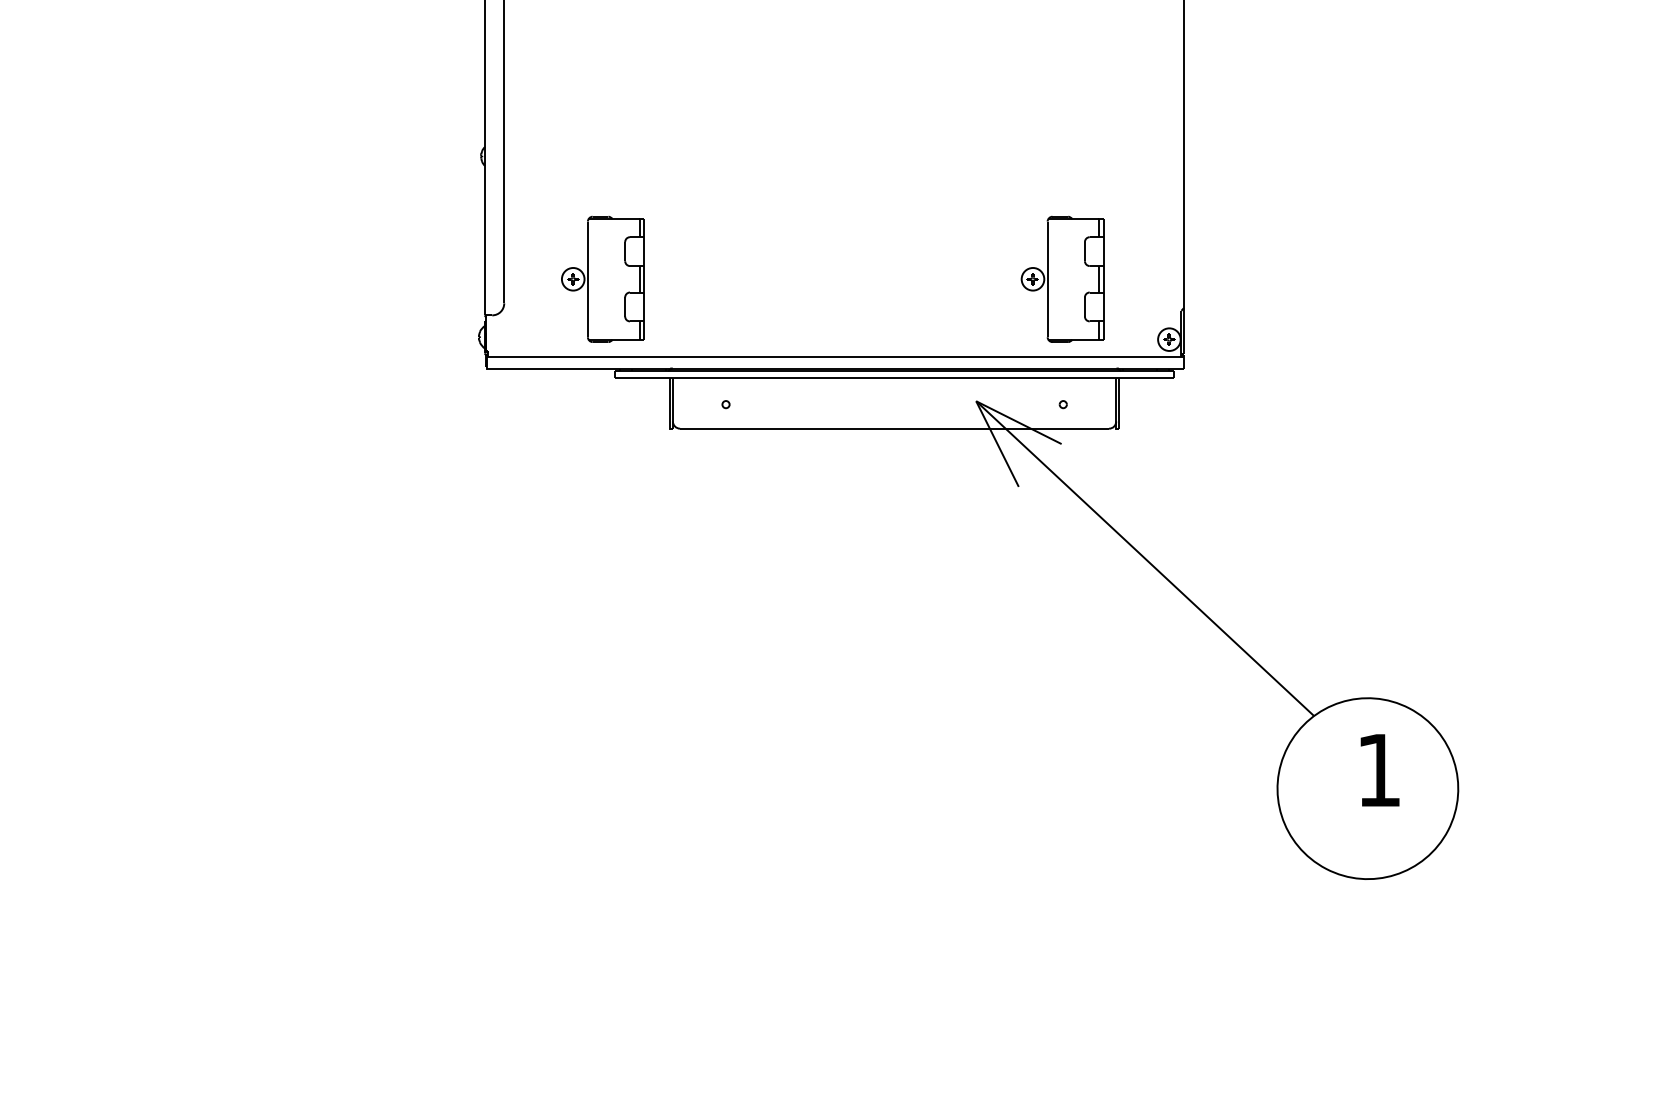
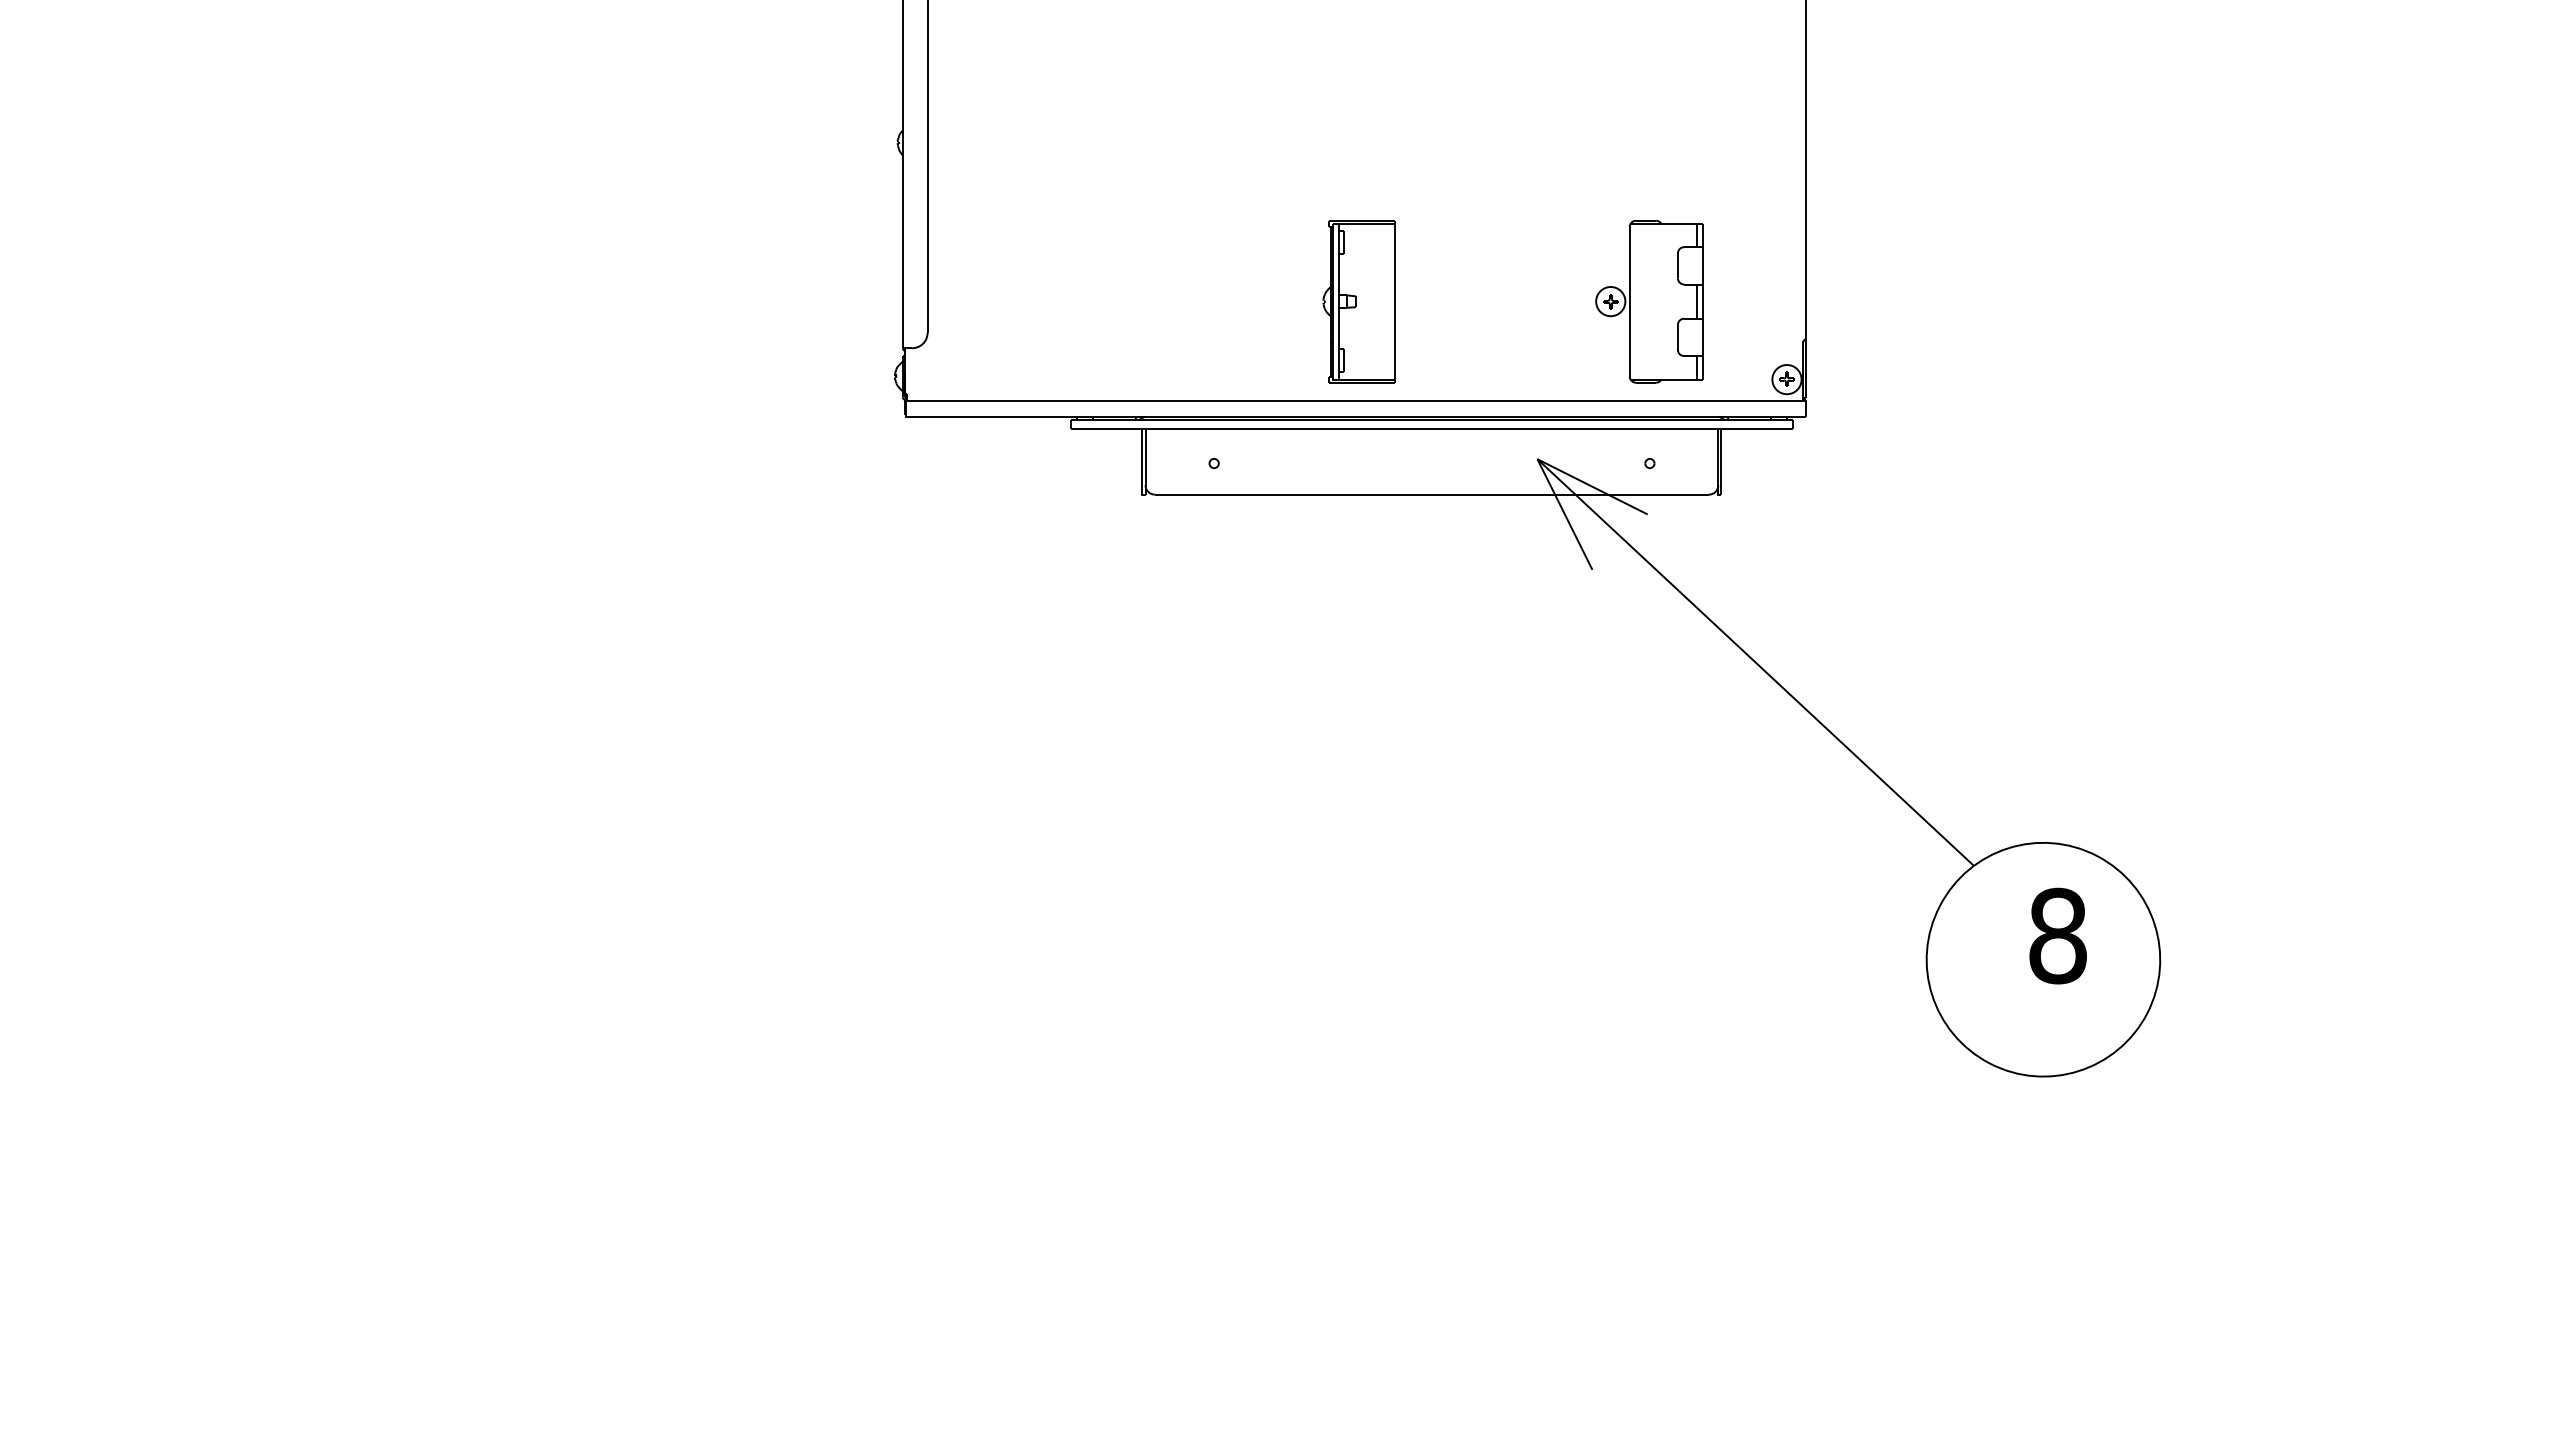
part: (603, 279) -> (1055, 301), removed
part: (837, 279) -> (1358, 301), added
text: (1378, 769) -> (2057, 935), 1 -> 8

